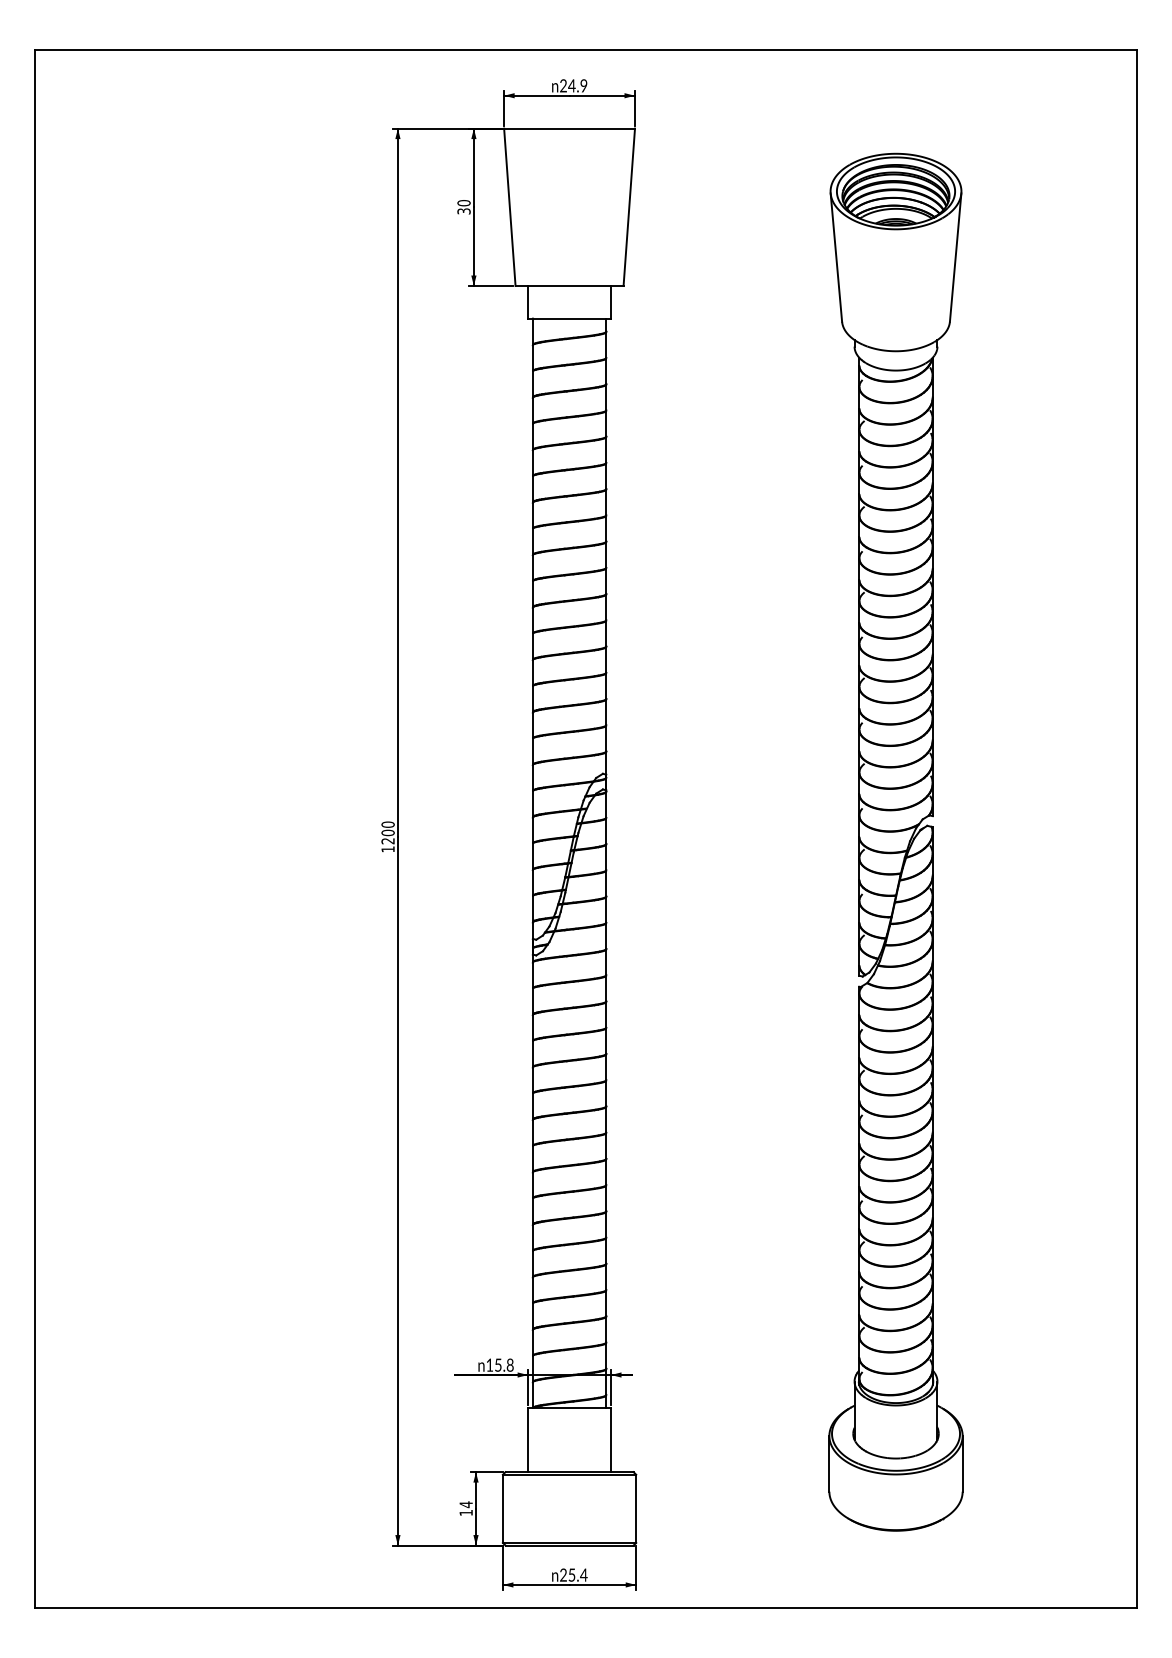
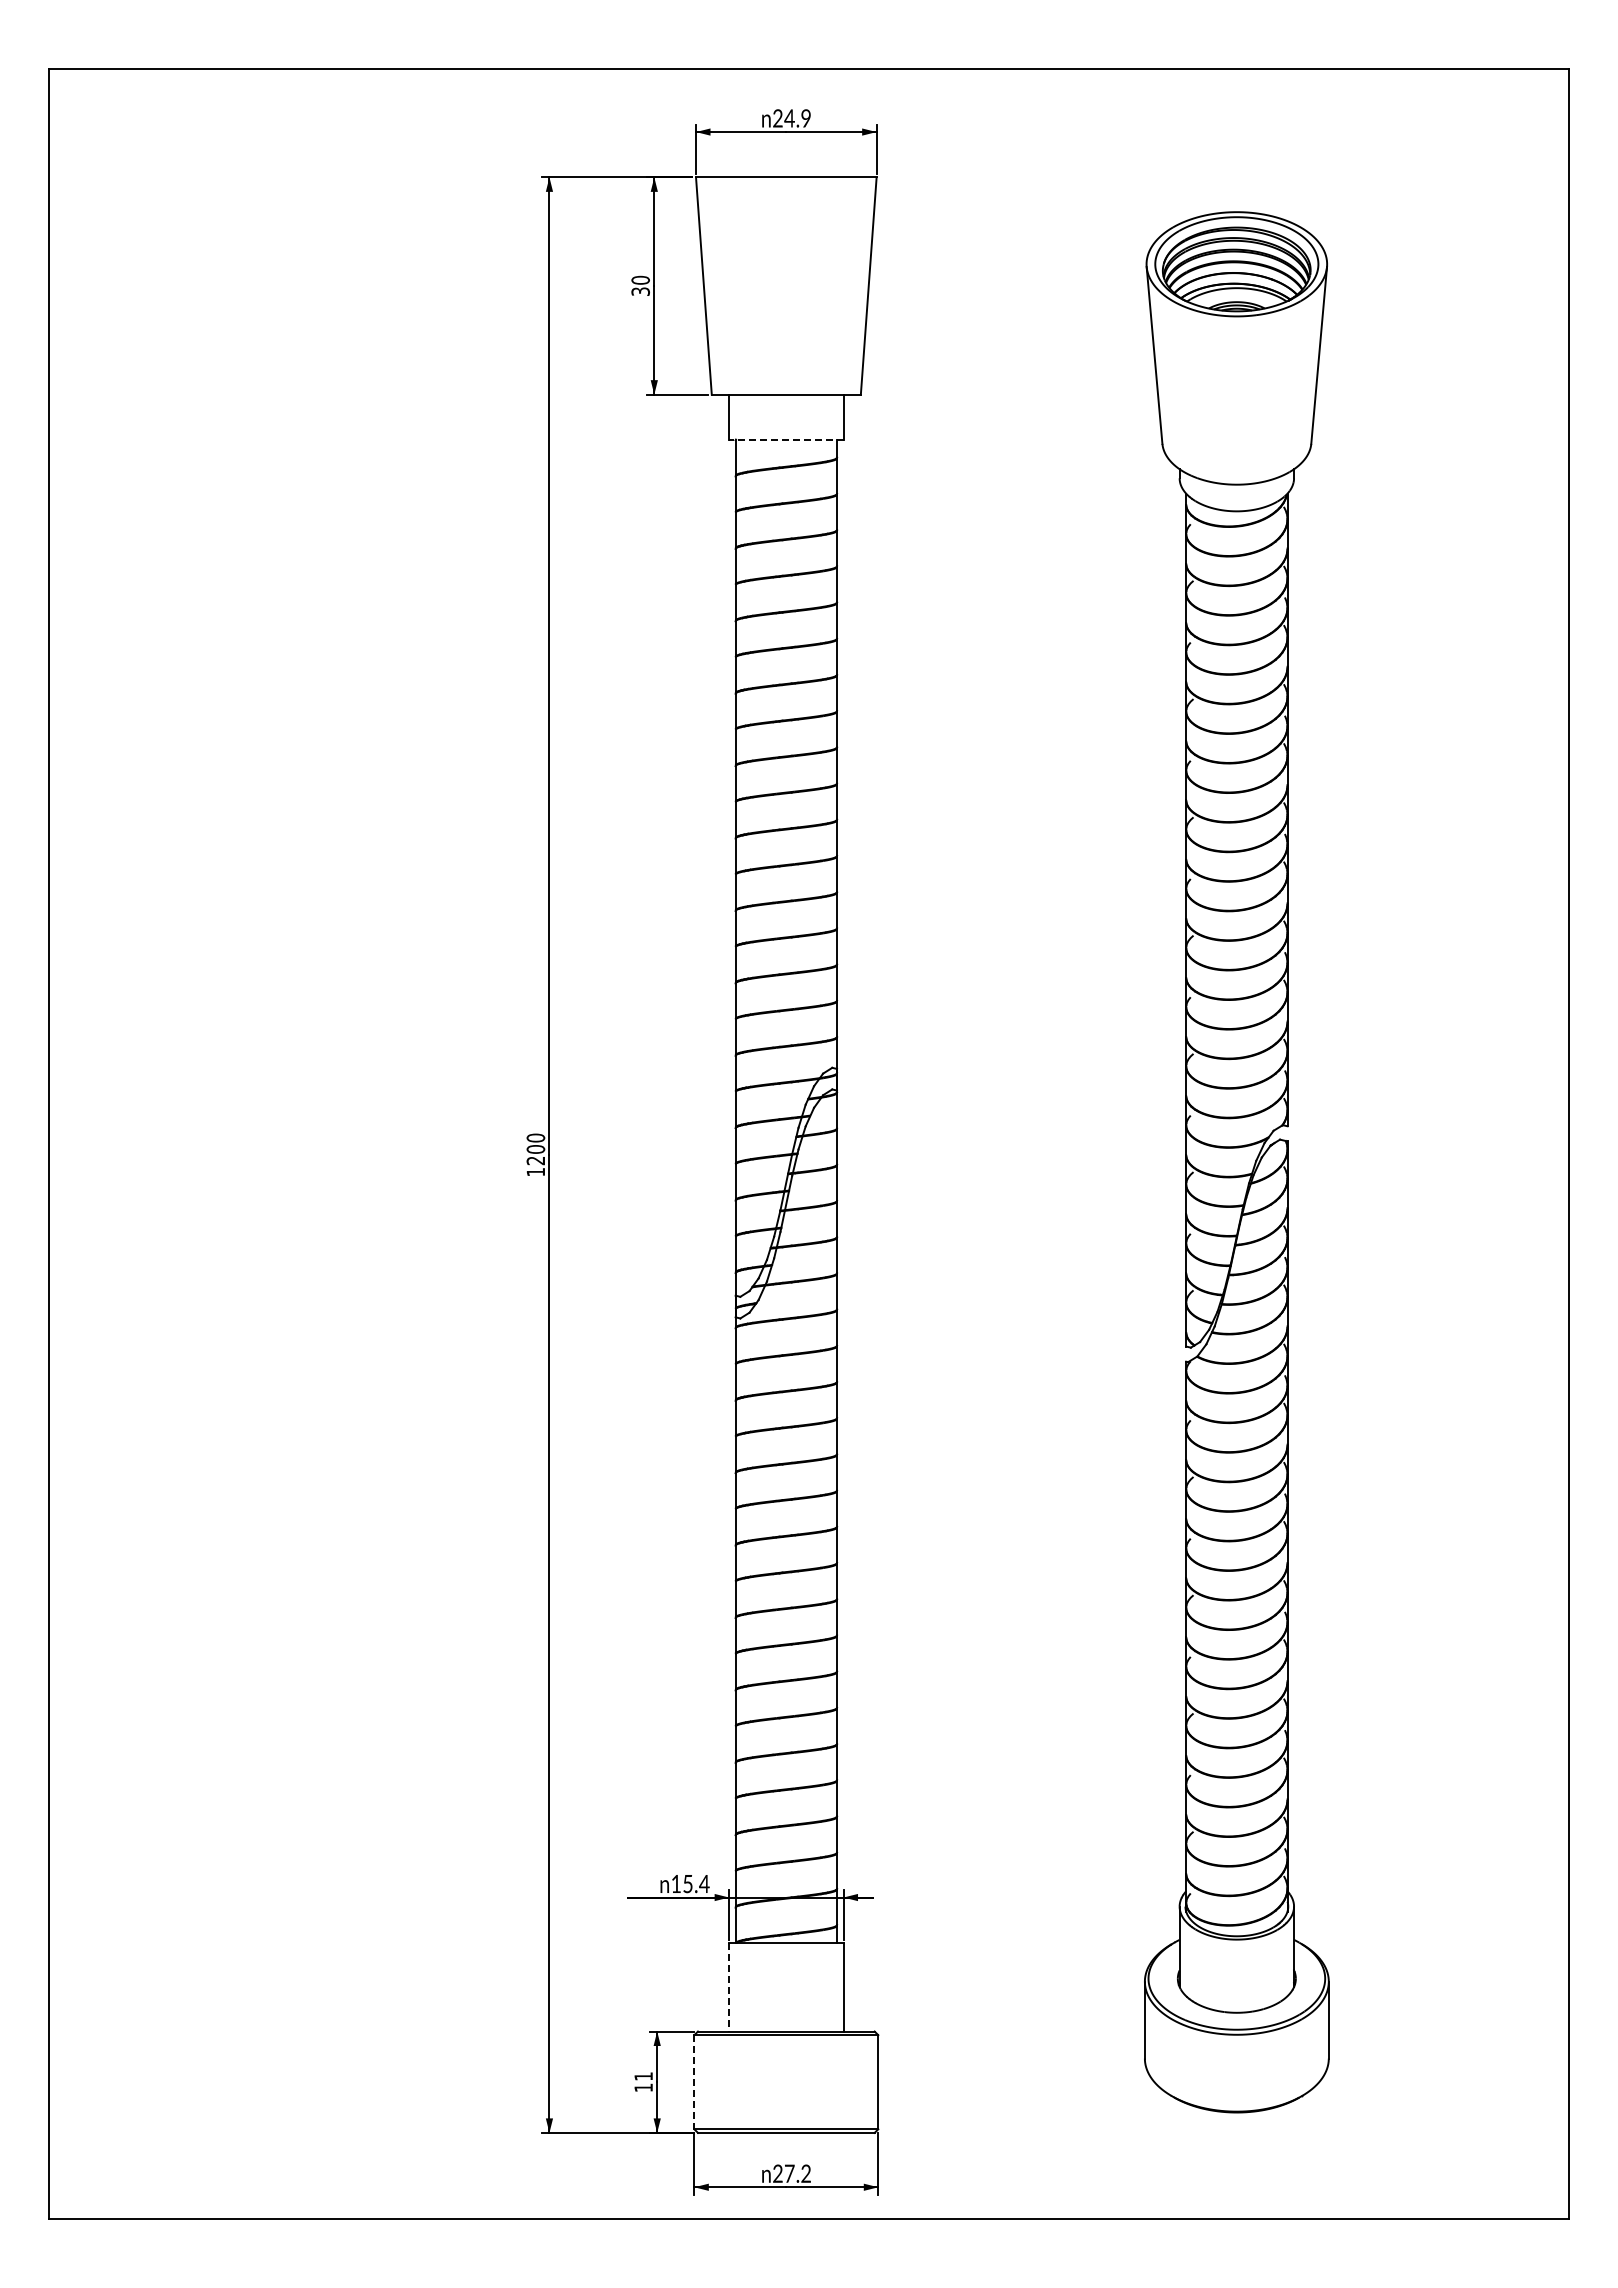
line: (568, 318) -> (785, 439), solid -> dashed
text: (510, 1364) -> (704, 1883), 15.8 -> 15.4
line: (528, 1440) -> (729, 1987), solid -> dashed
text: (466, 1504) -> (643, 2076), 14 -> 11
line: (503, 1509) -> (694, 2082), solid -> dashed
text: (578, 1574) -> (798, 2173), 25.4 -> 27.2

